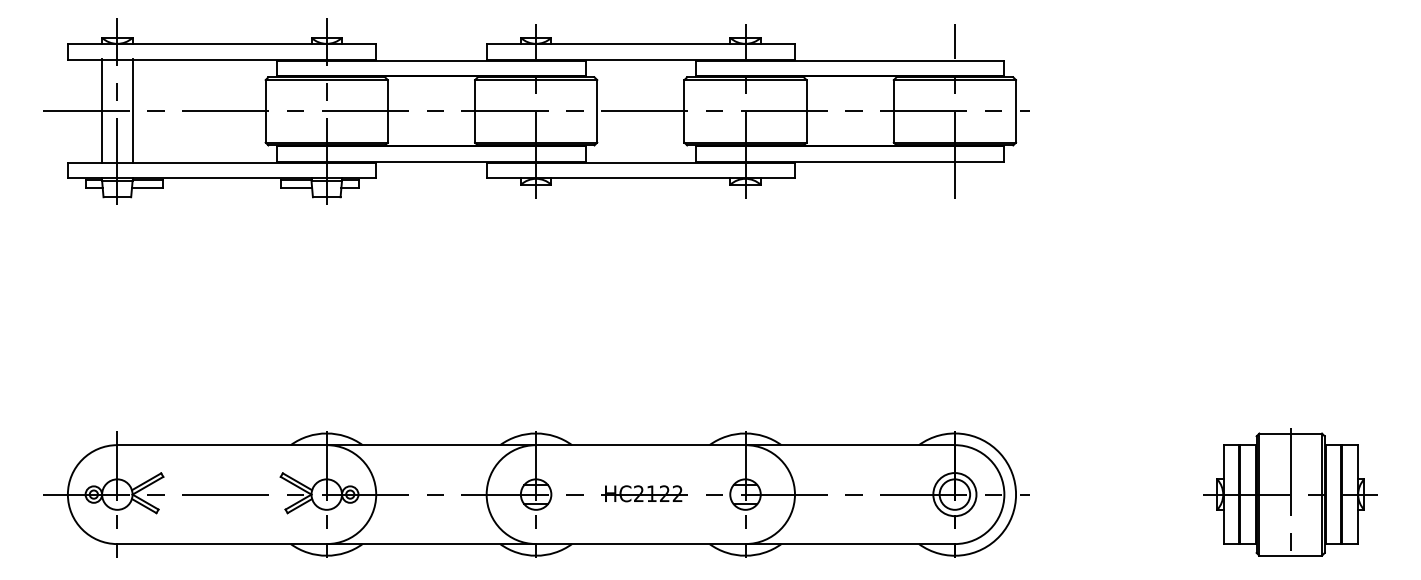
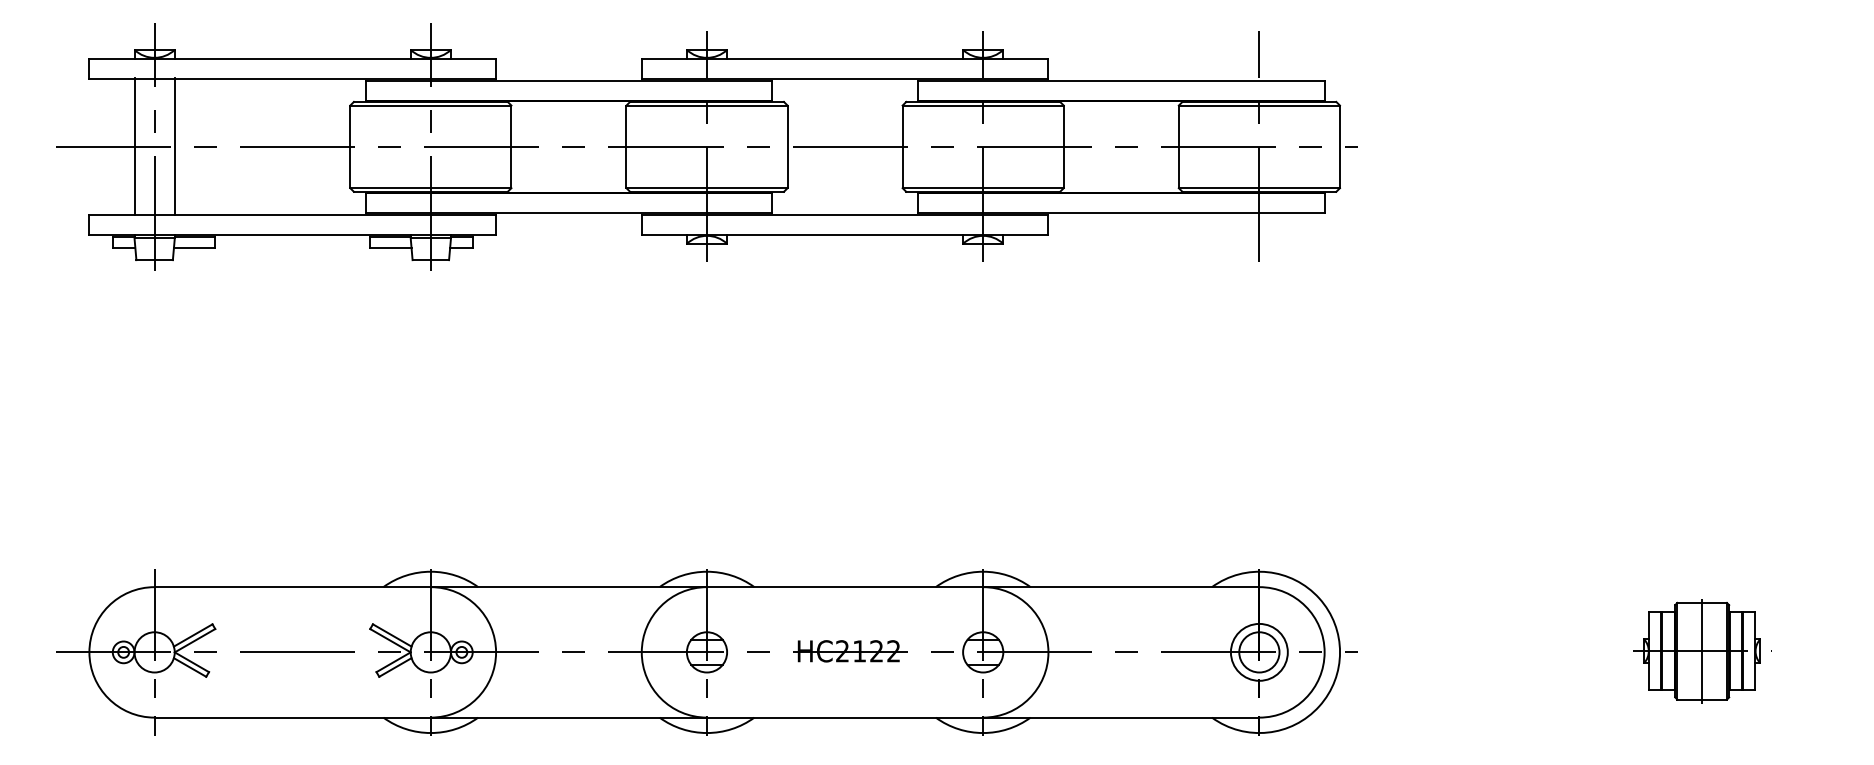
part: (1290, 492) -> (1702, 649), size x0.6

